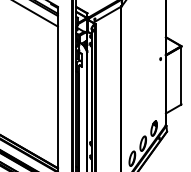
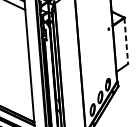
line: (181, 75) -> (126, 40), solid -> dashed

